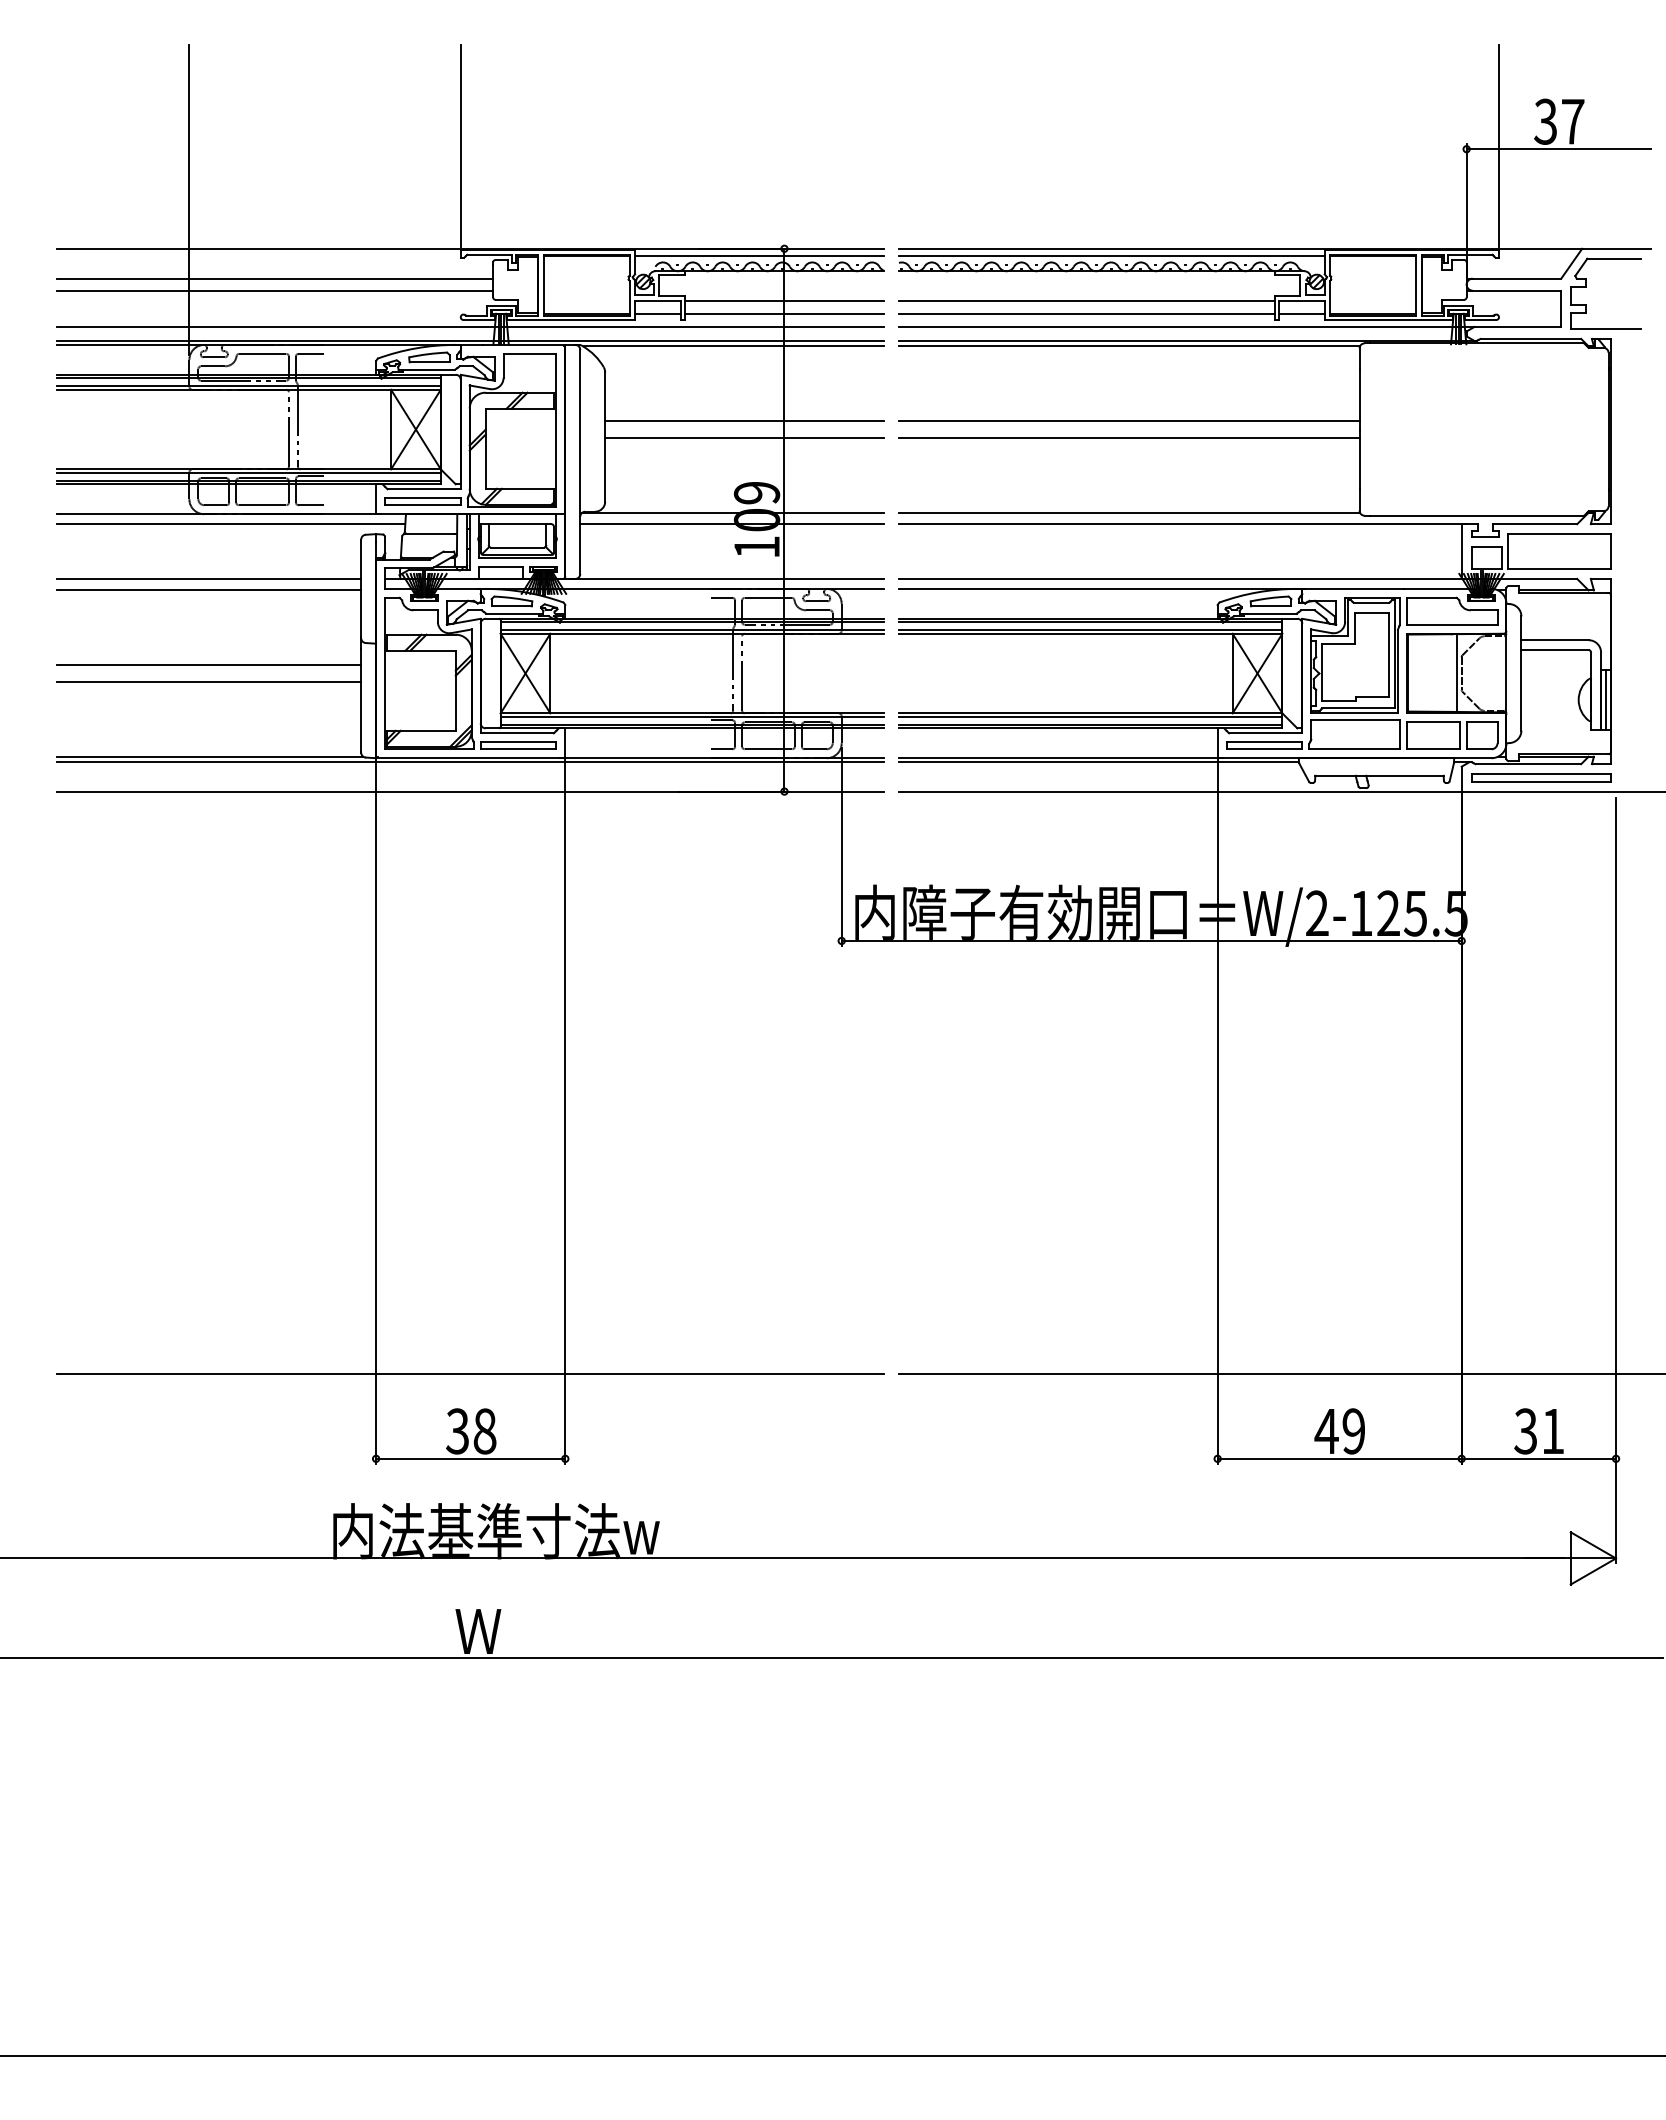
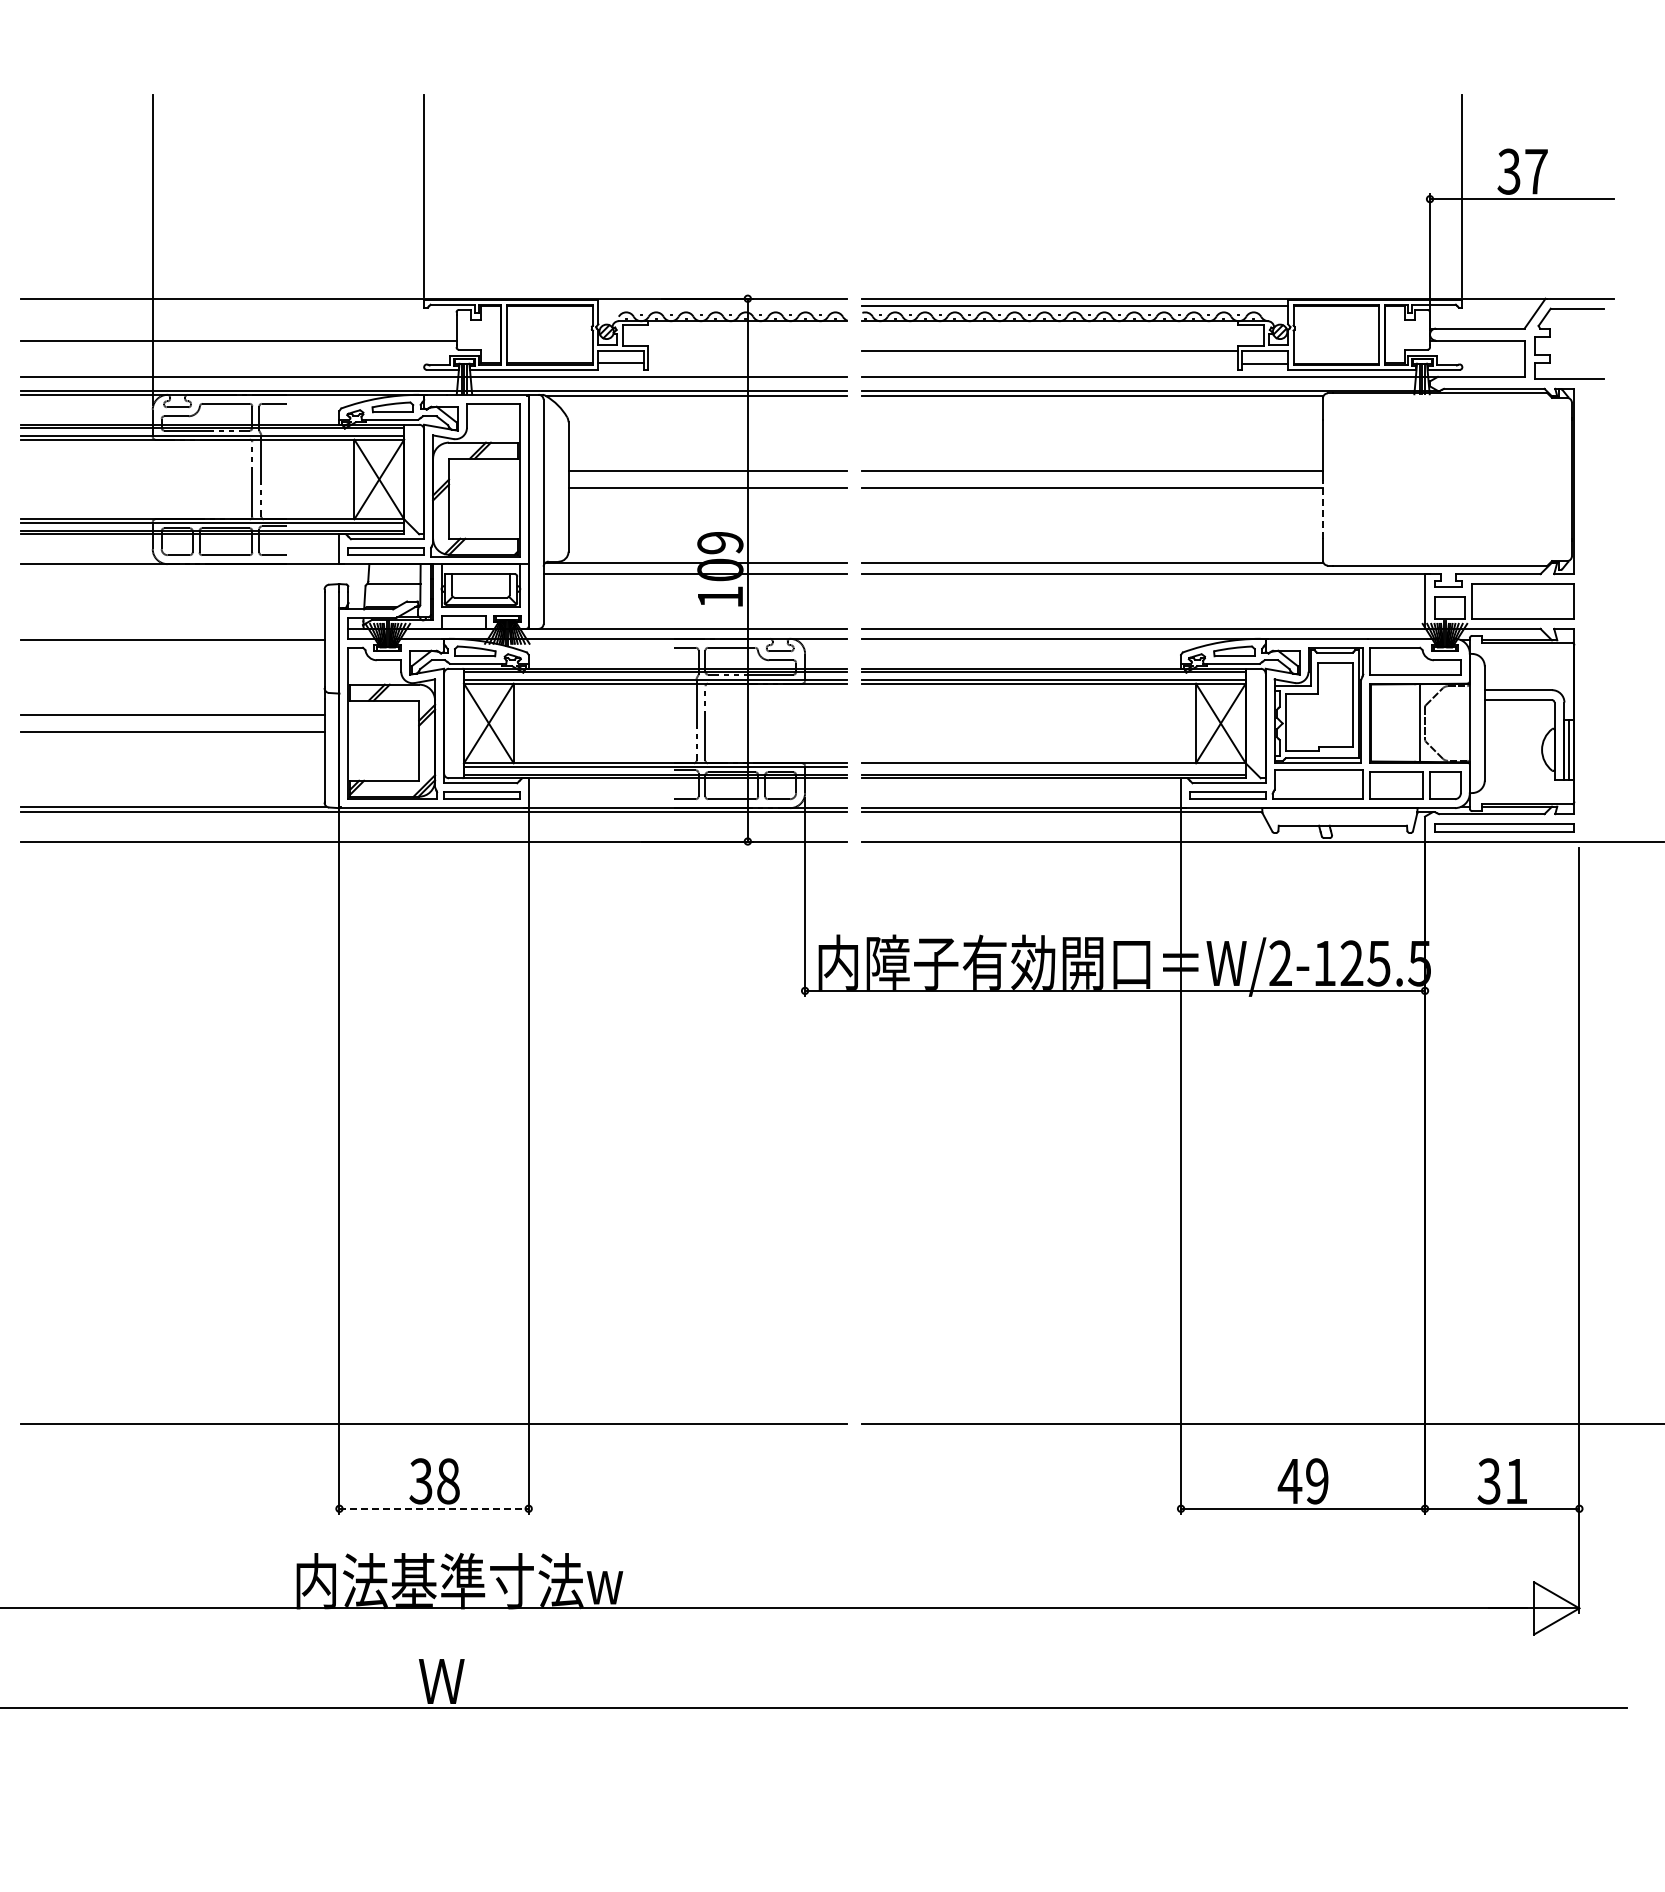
line: (759, 256) -> (722, 306), removed
line: (275, 278) -> (238, 328), removed
line: (784, 300) -> (747, 350), removed
line: (784, 313) -> (747, 363), removed
line: (1086, 313) -> (1049, 363), removed
line: (1359, 459) -> (1322, 509), solid -> dashed
line: (231, 524) -> (194, 574), removed
line: (209, 578) -> (172, 628), removed
line: (1090, 716) -> (1053, 766), removed
line: (470, 1458) -> (433, 1508), solid -> dashed

